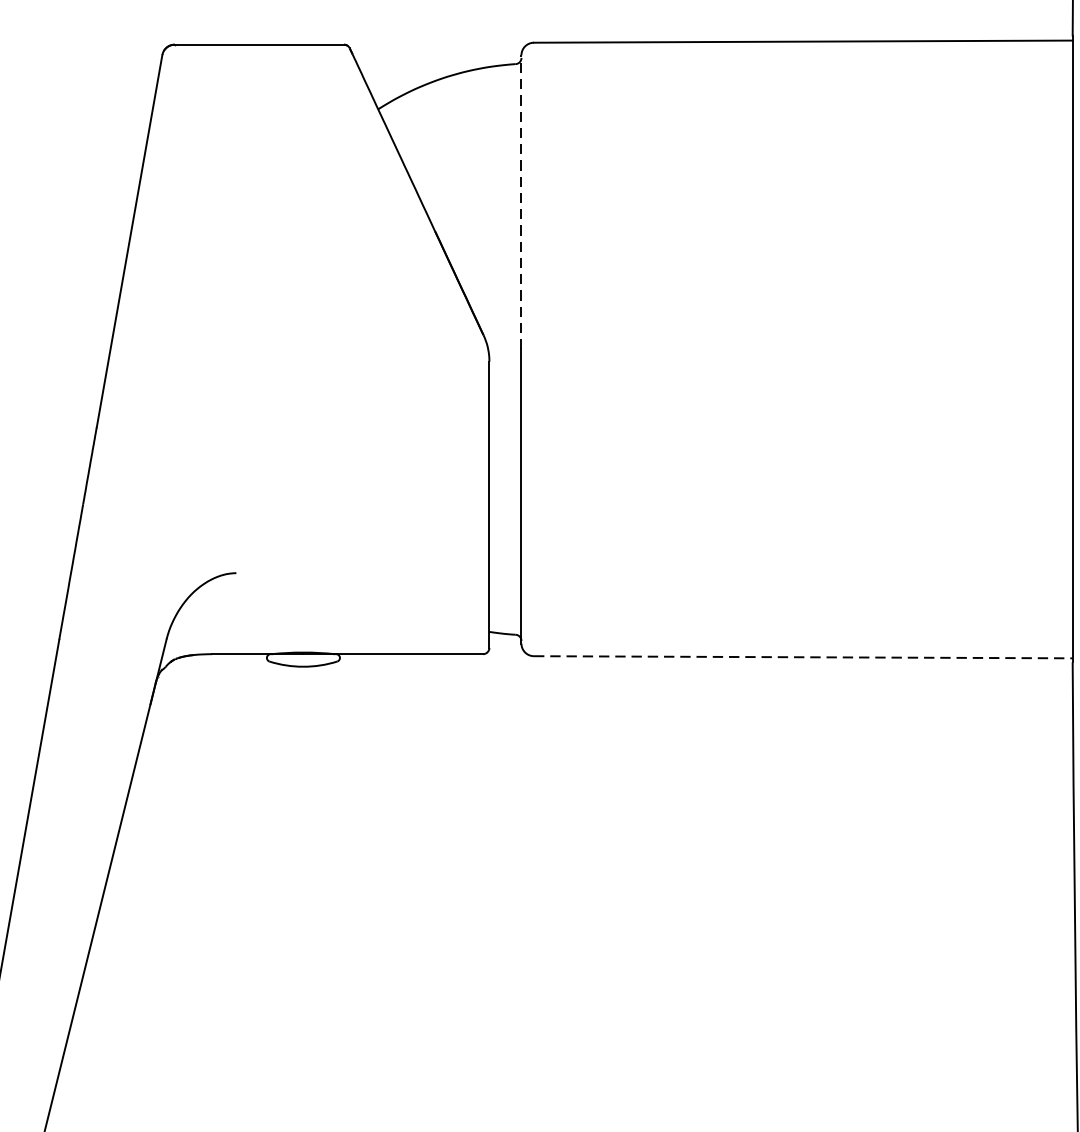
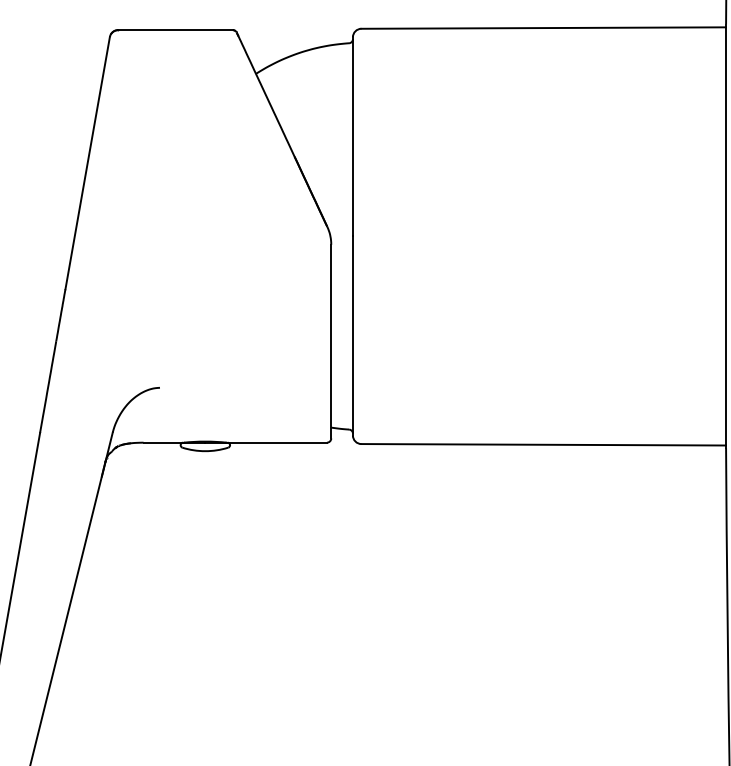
line: (520, 201) -> (352, 136), dashed -> solid
line: (804, 656) -> (544, 444), dashed -> solid

